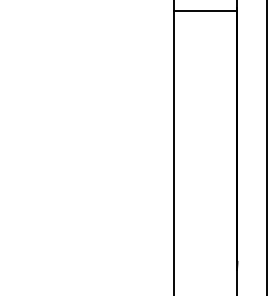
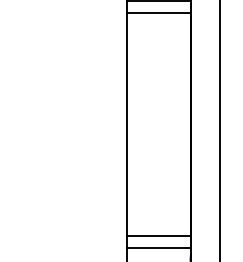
line: (204, 22) -> (158, 13), added
line: (204, 245) -> (158, 236), added
line: (204, 257) -> (158, 248), added

